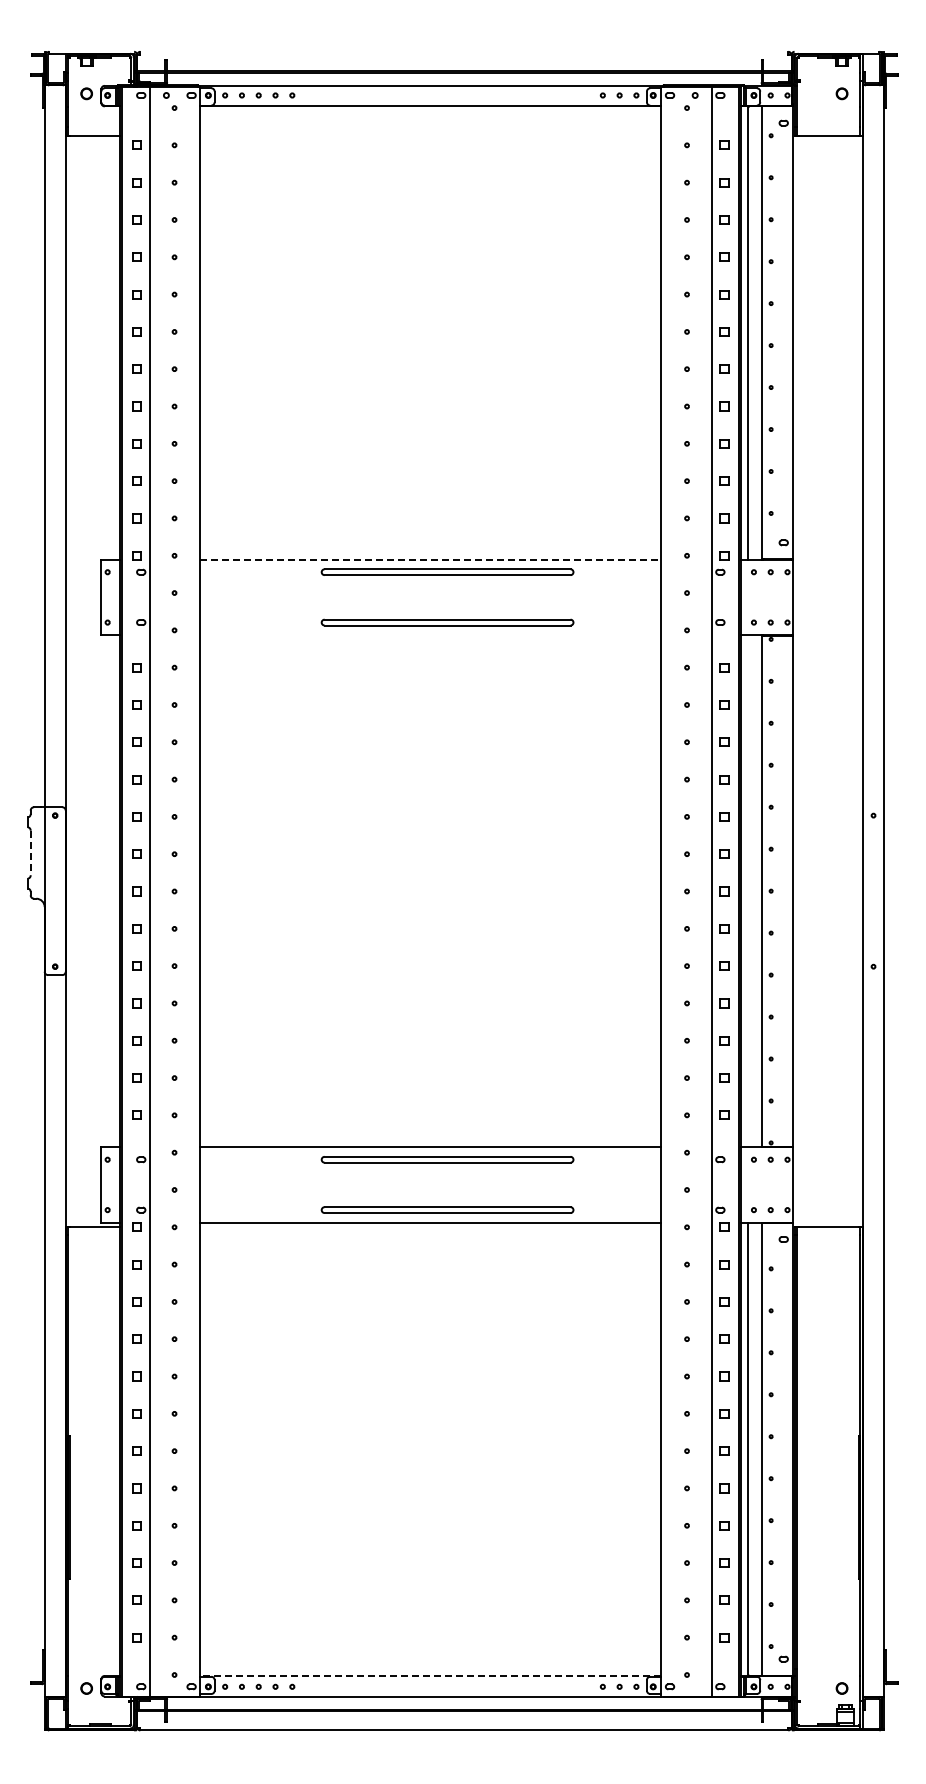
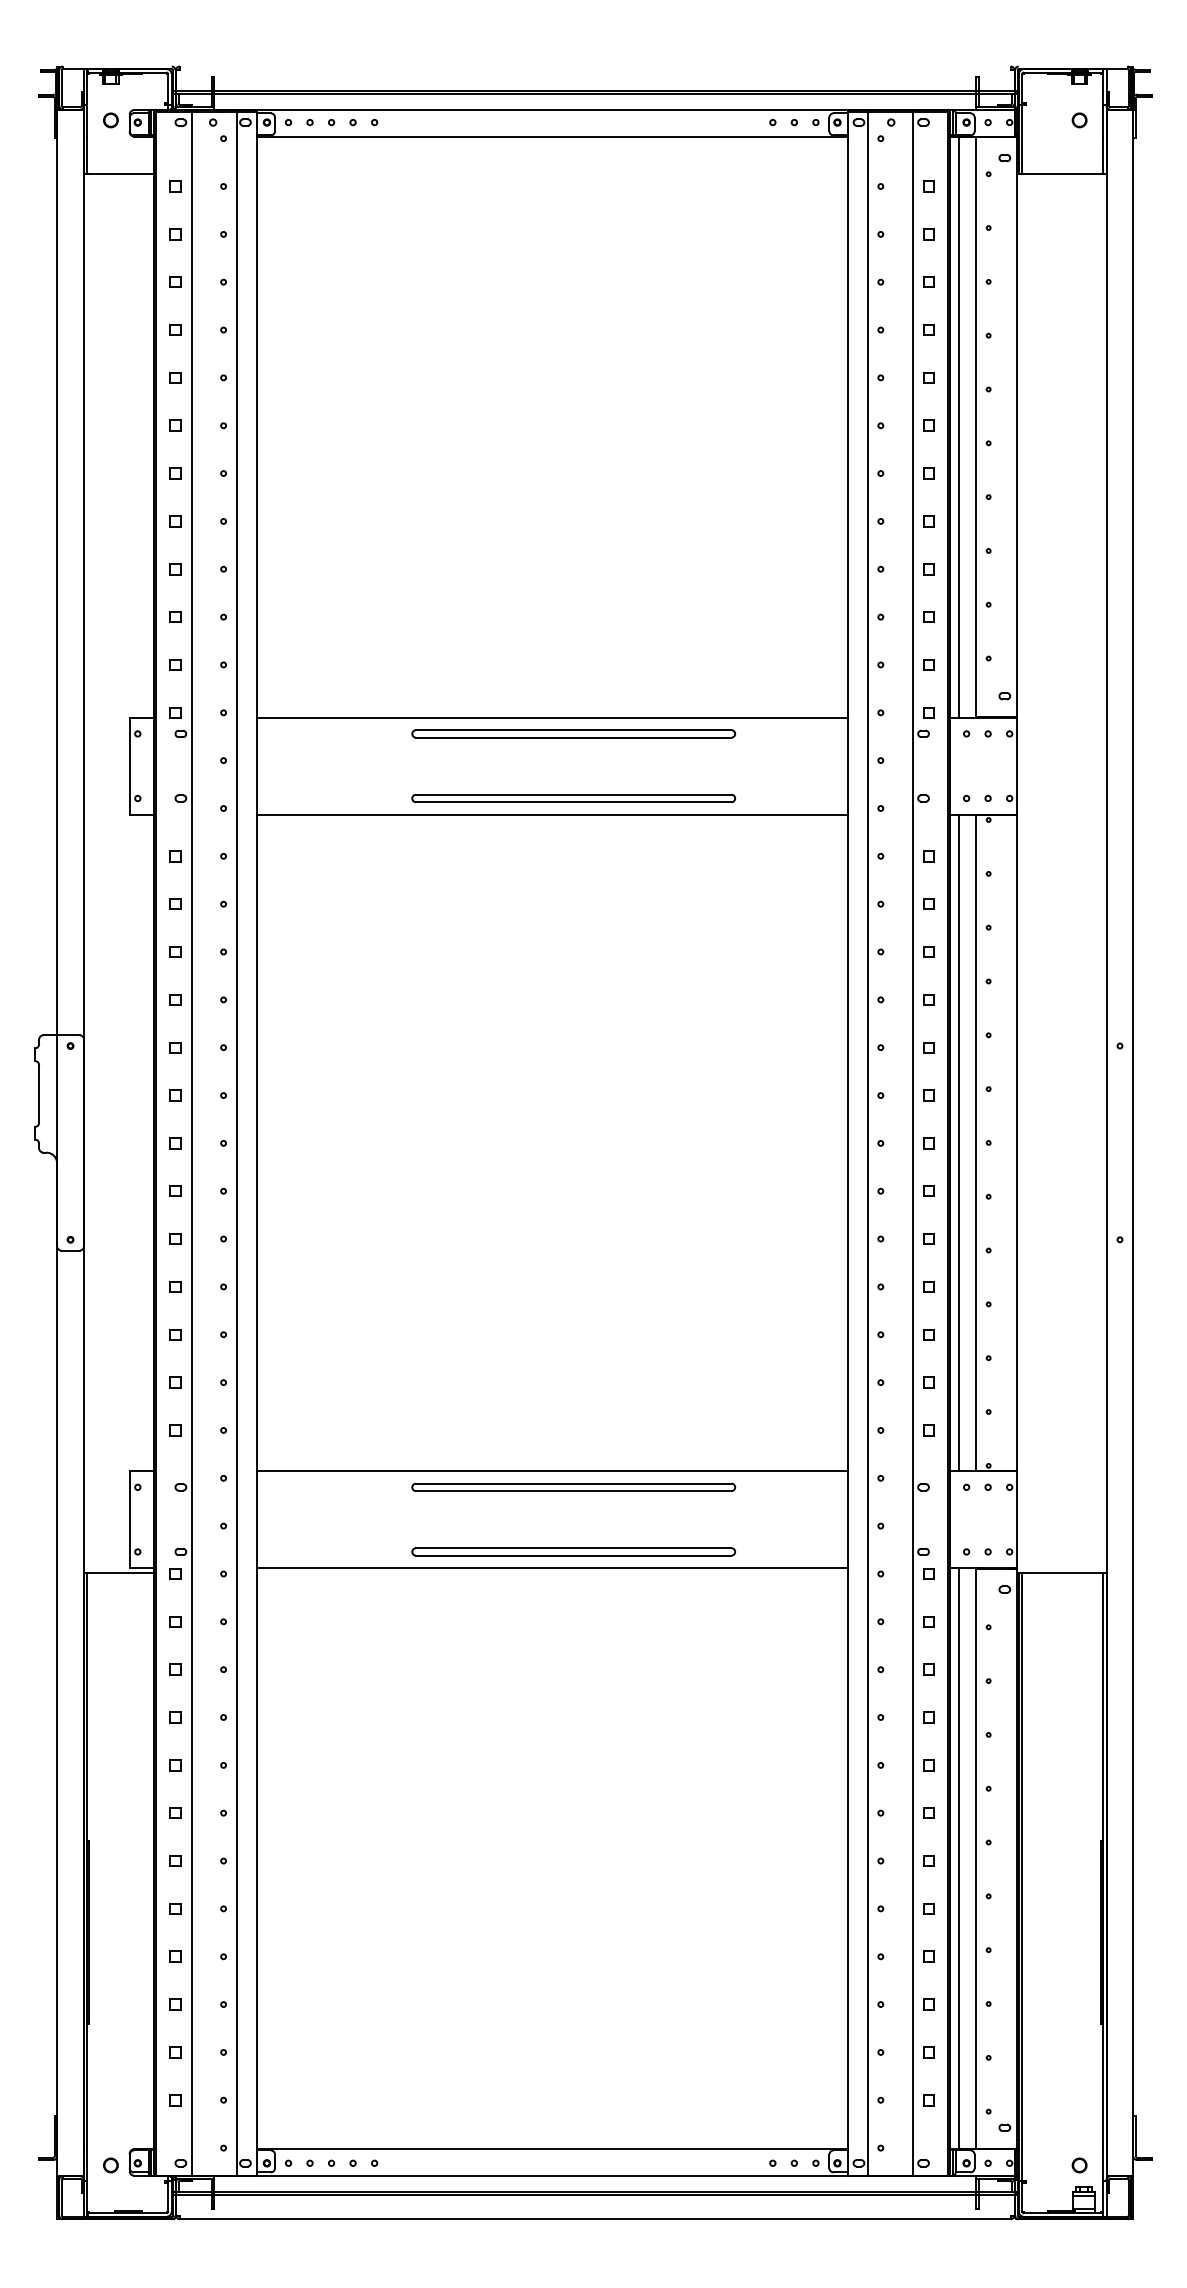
line: (431, 559) -> (553, 717), dashed -> solid
line: (430, 635) -> (551, 815), added
line: (30, 853) -> (38, 1094), dashed -> solid
line: (184, 891) -> (236, 1143), added
line: (676, 891) -> (867, 1143), added
line: (748, 891) -> (959, 1143), added
line: (430, 1675) -> (551, 2148), dashed -> solid

